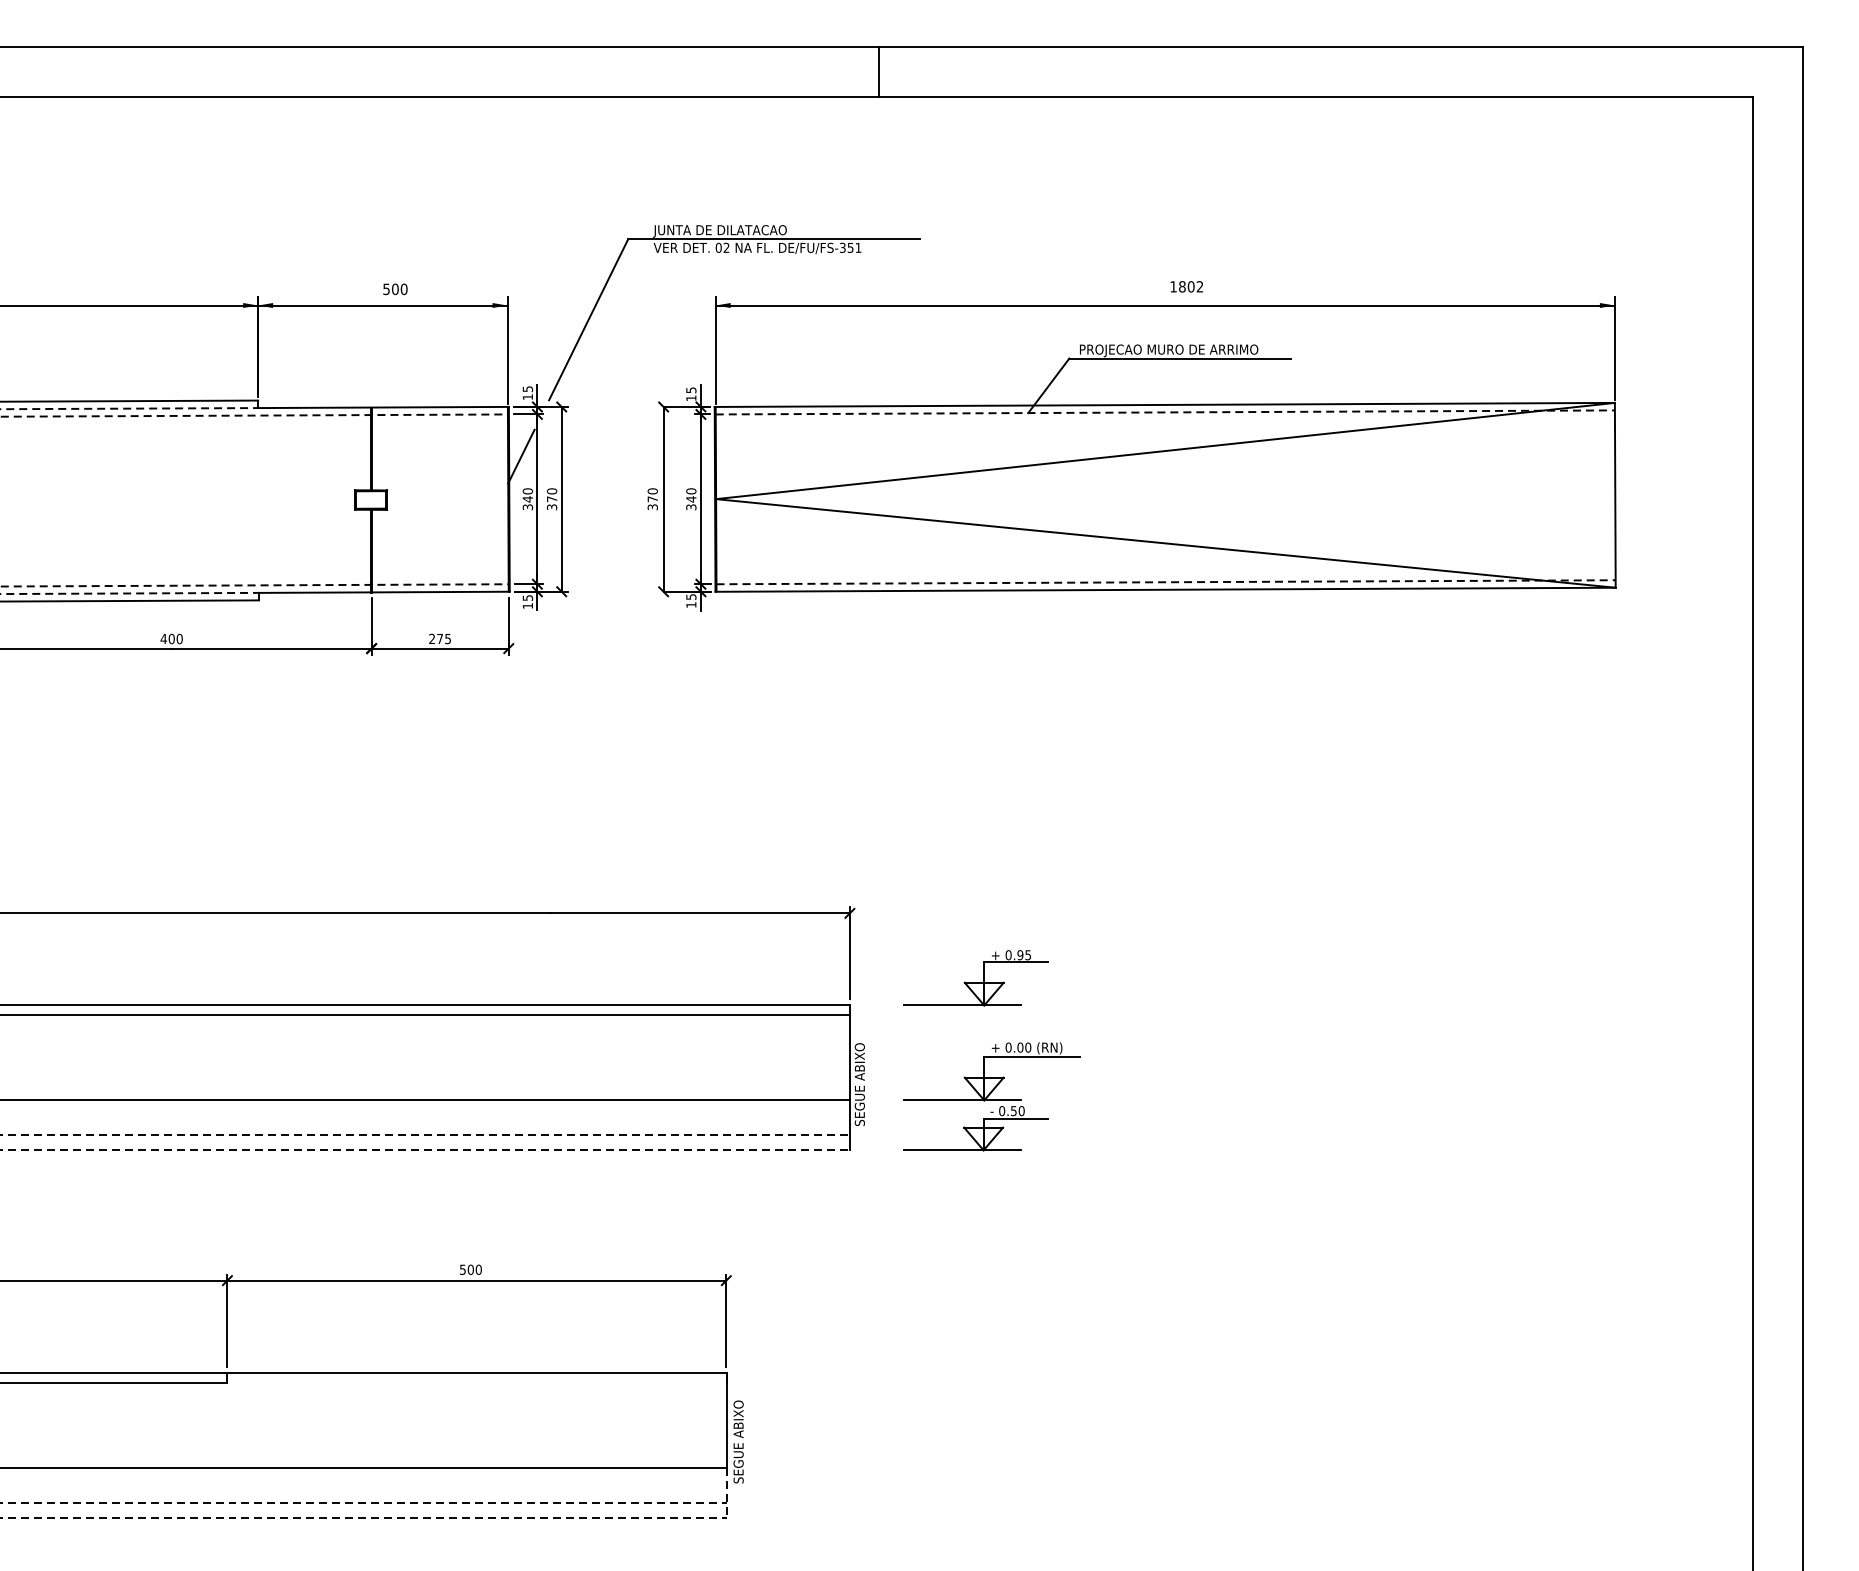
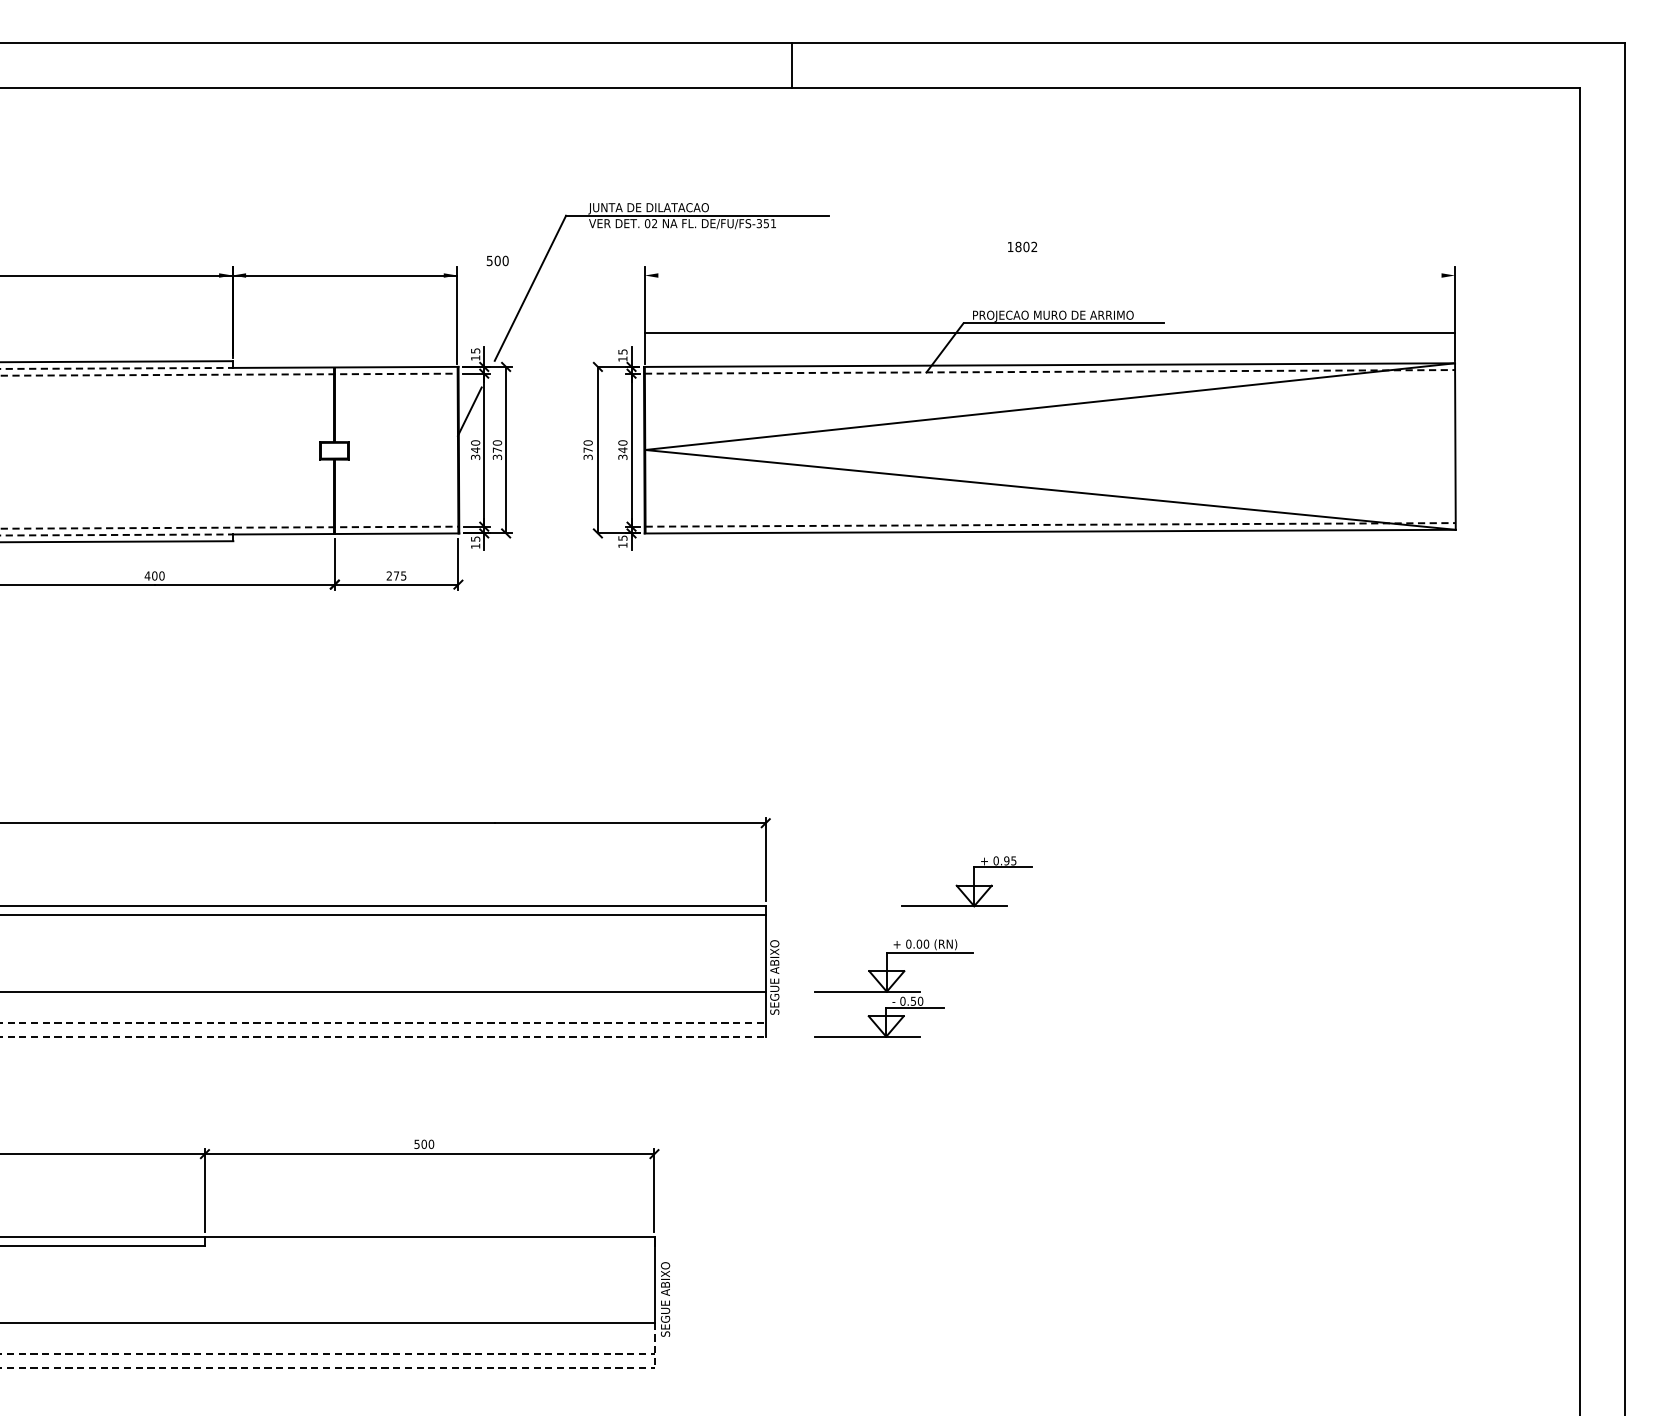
text: (1186, 286) -> (1022, 246), moved
text: (395, 289) -> (497, 261), moved
line: (1164, 305) -> (1049, 333), moved
part: (975, 978) -> (966, 881), moved

